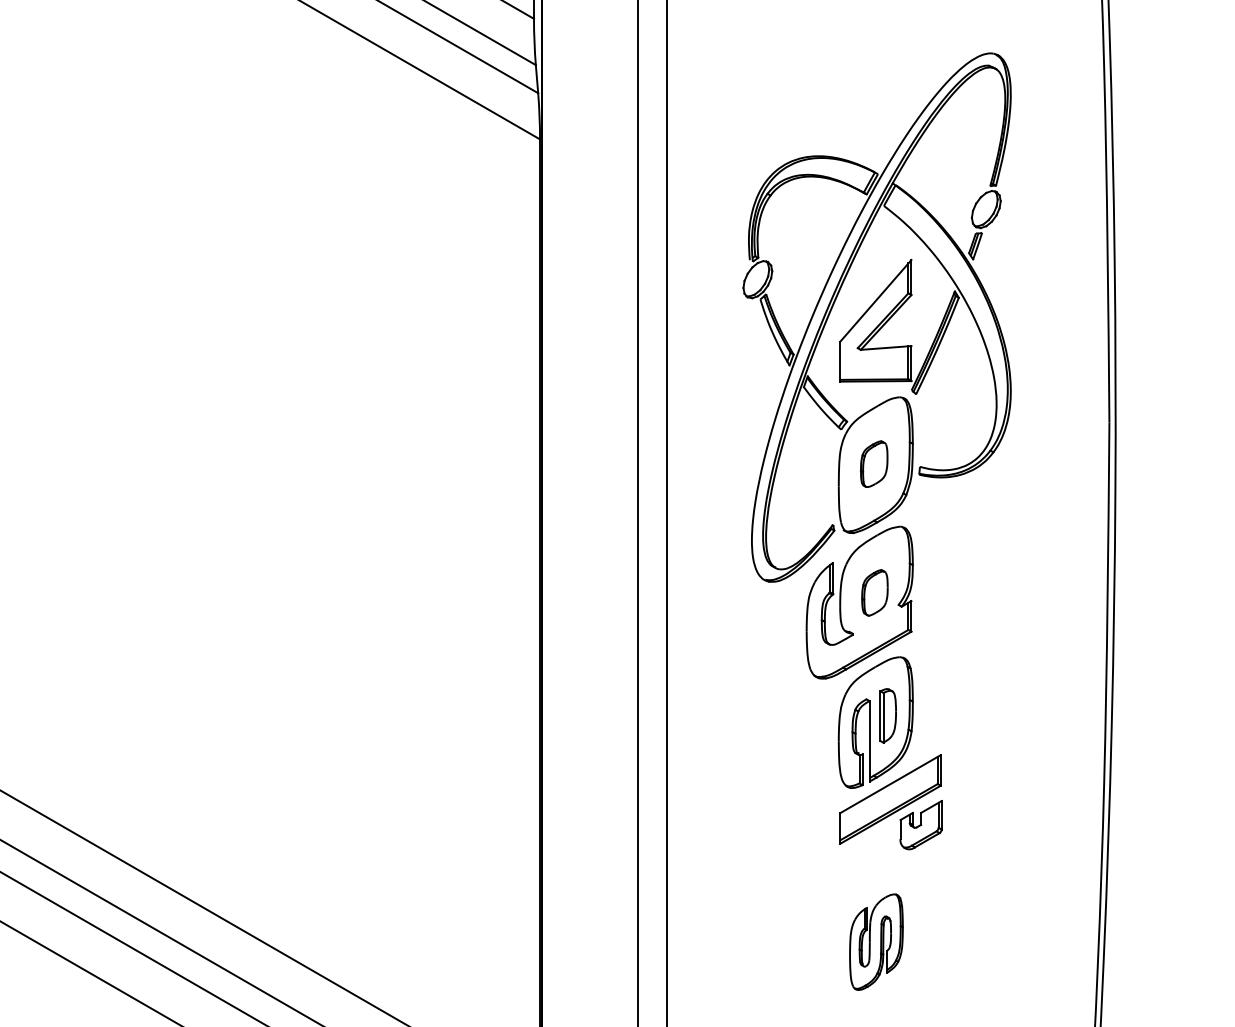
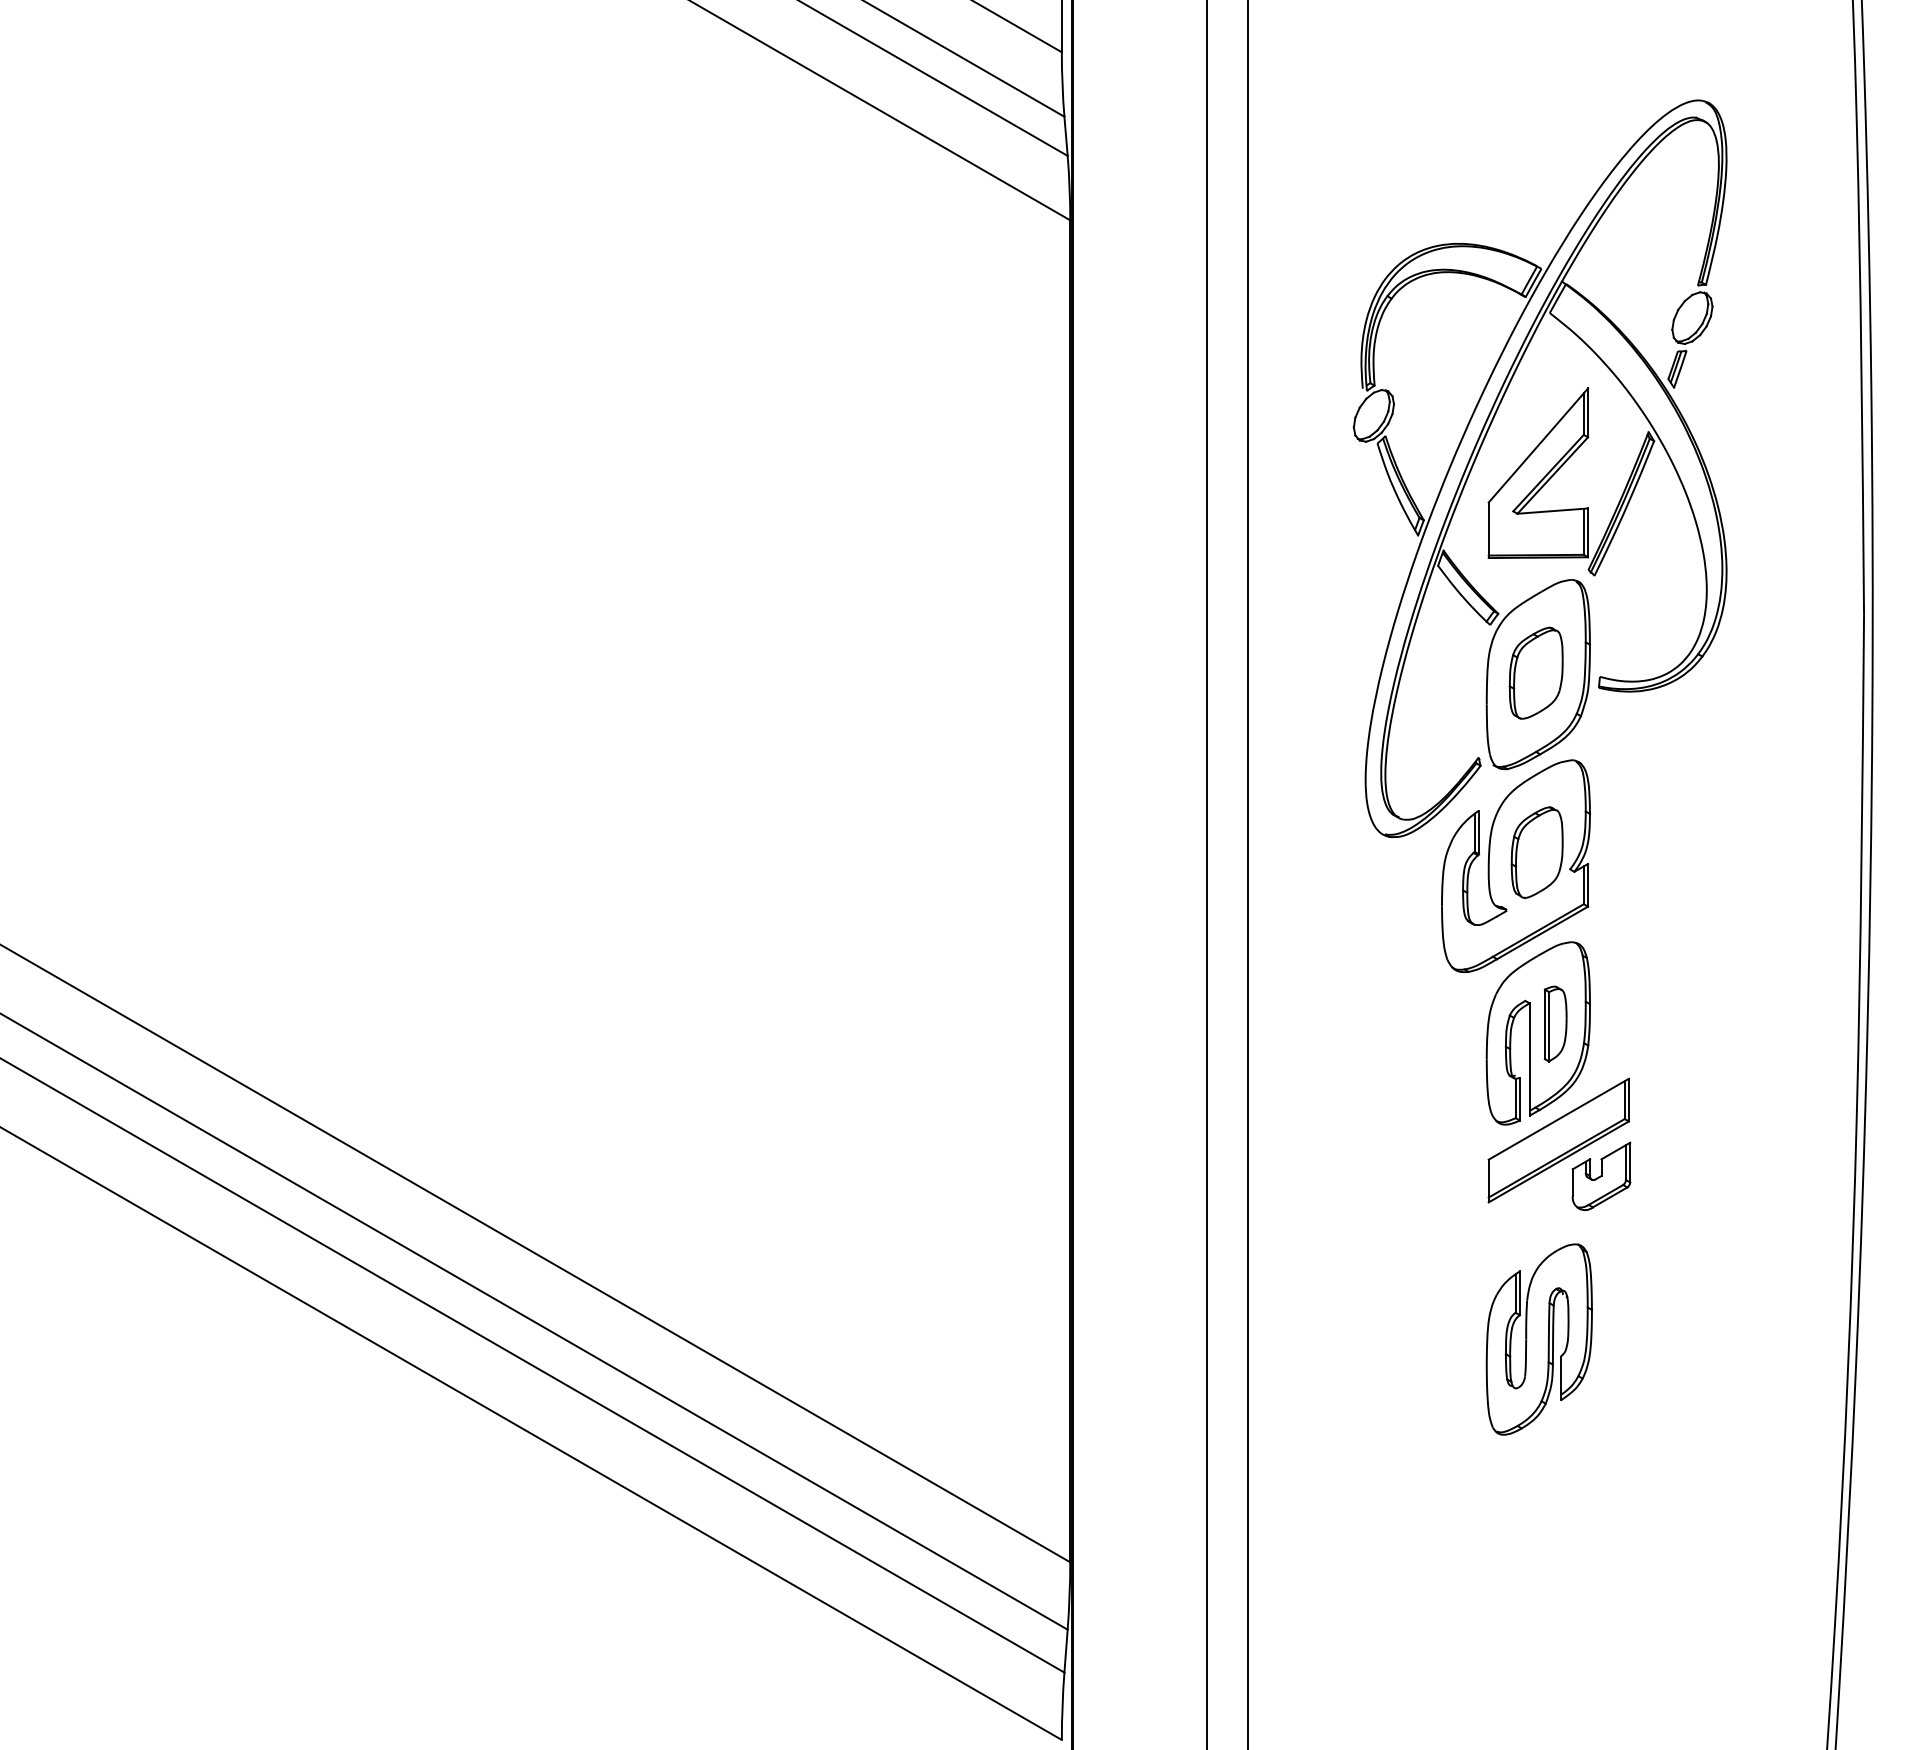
part: (873, 463) -> (1535, 672), size x1.43
part: (874, 592) -> (1536, 852), size x1.43
part: (875, 942) -> (1538, 1339), size x1.43

